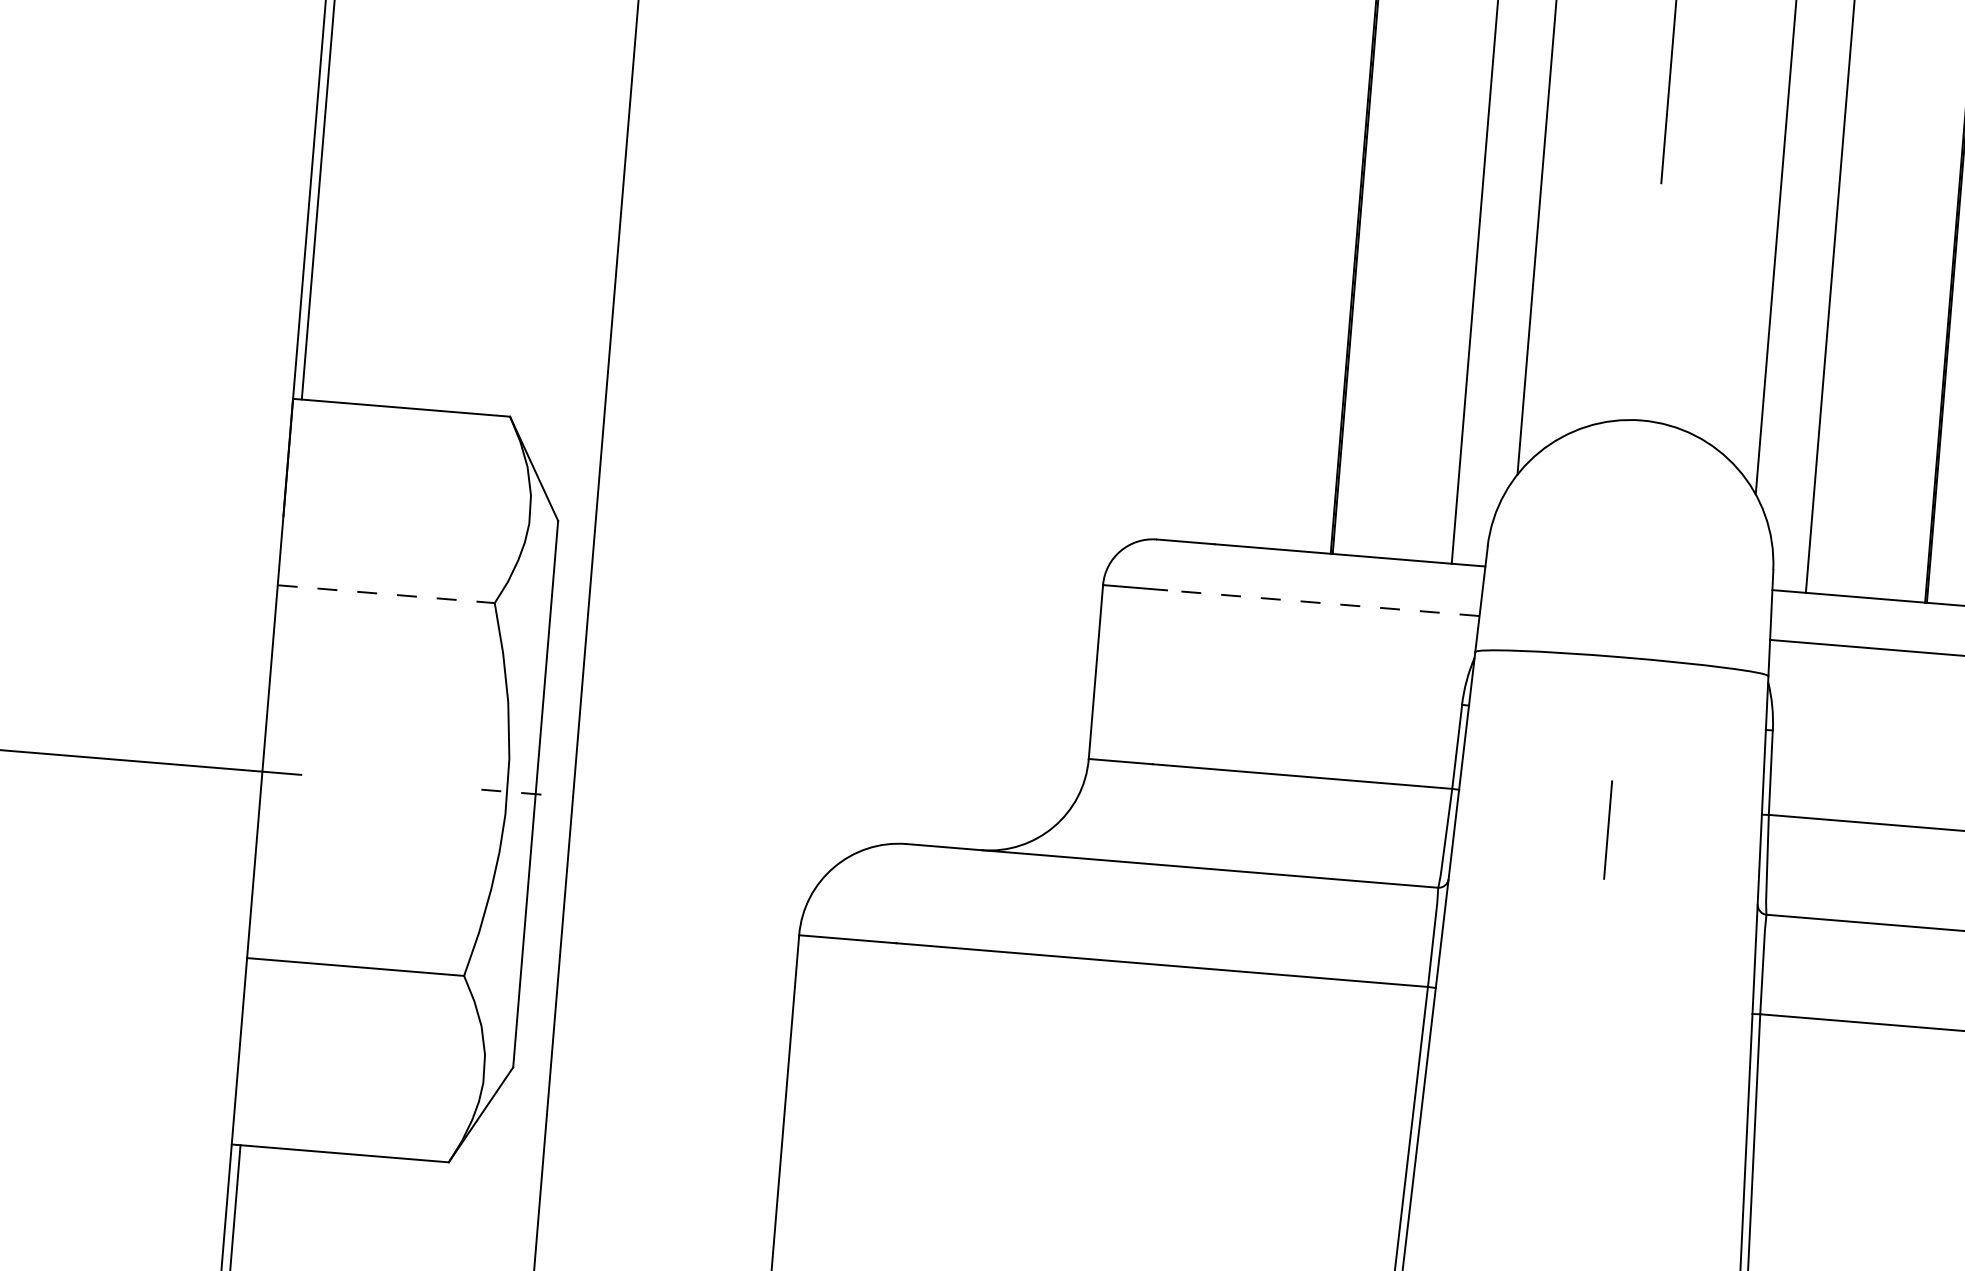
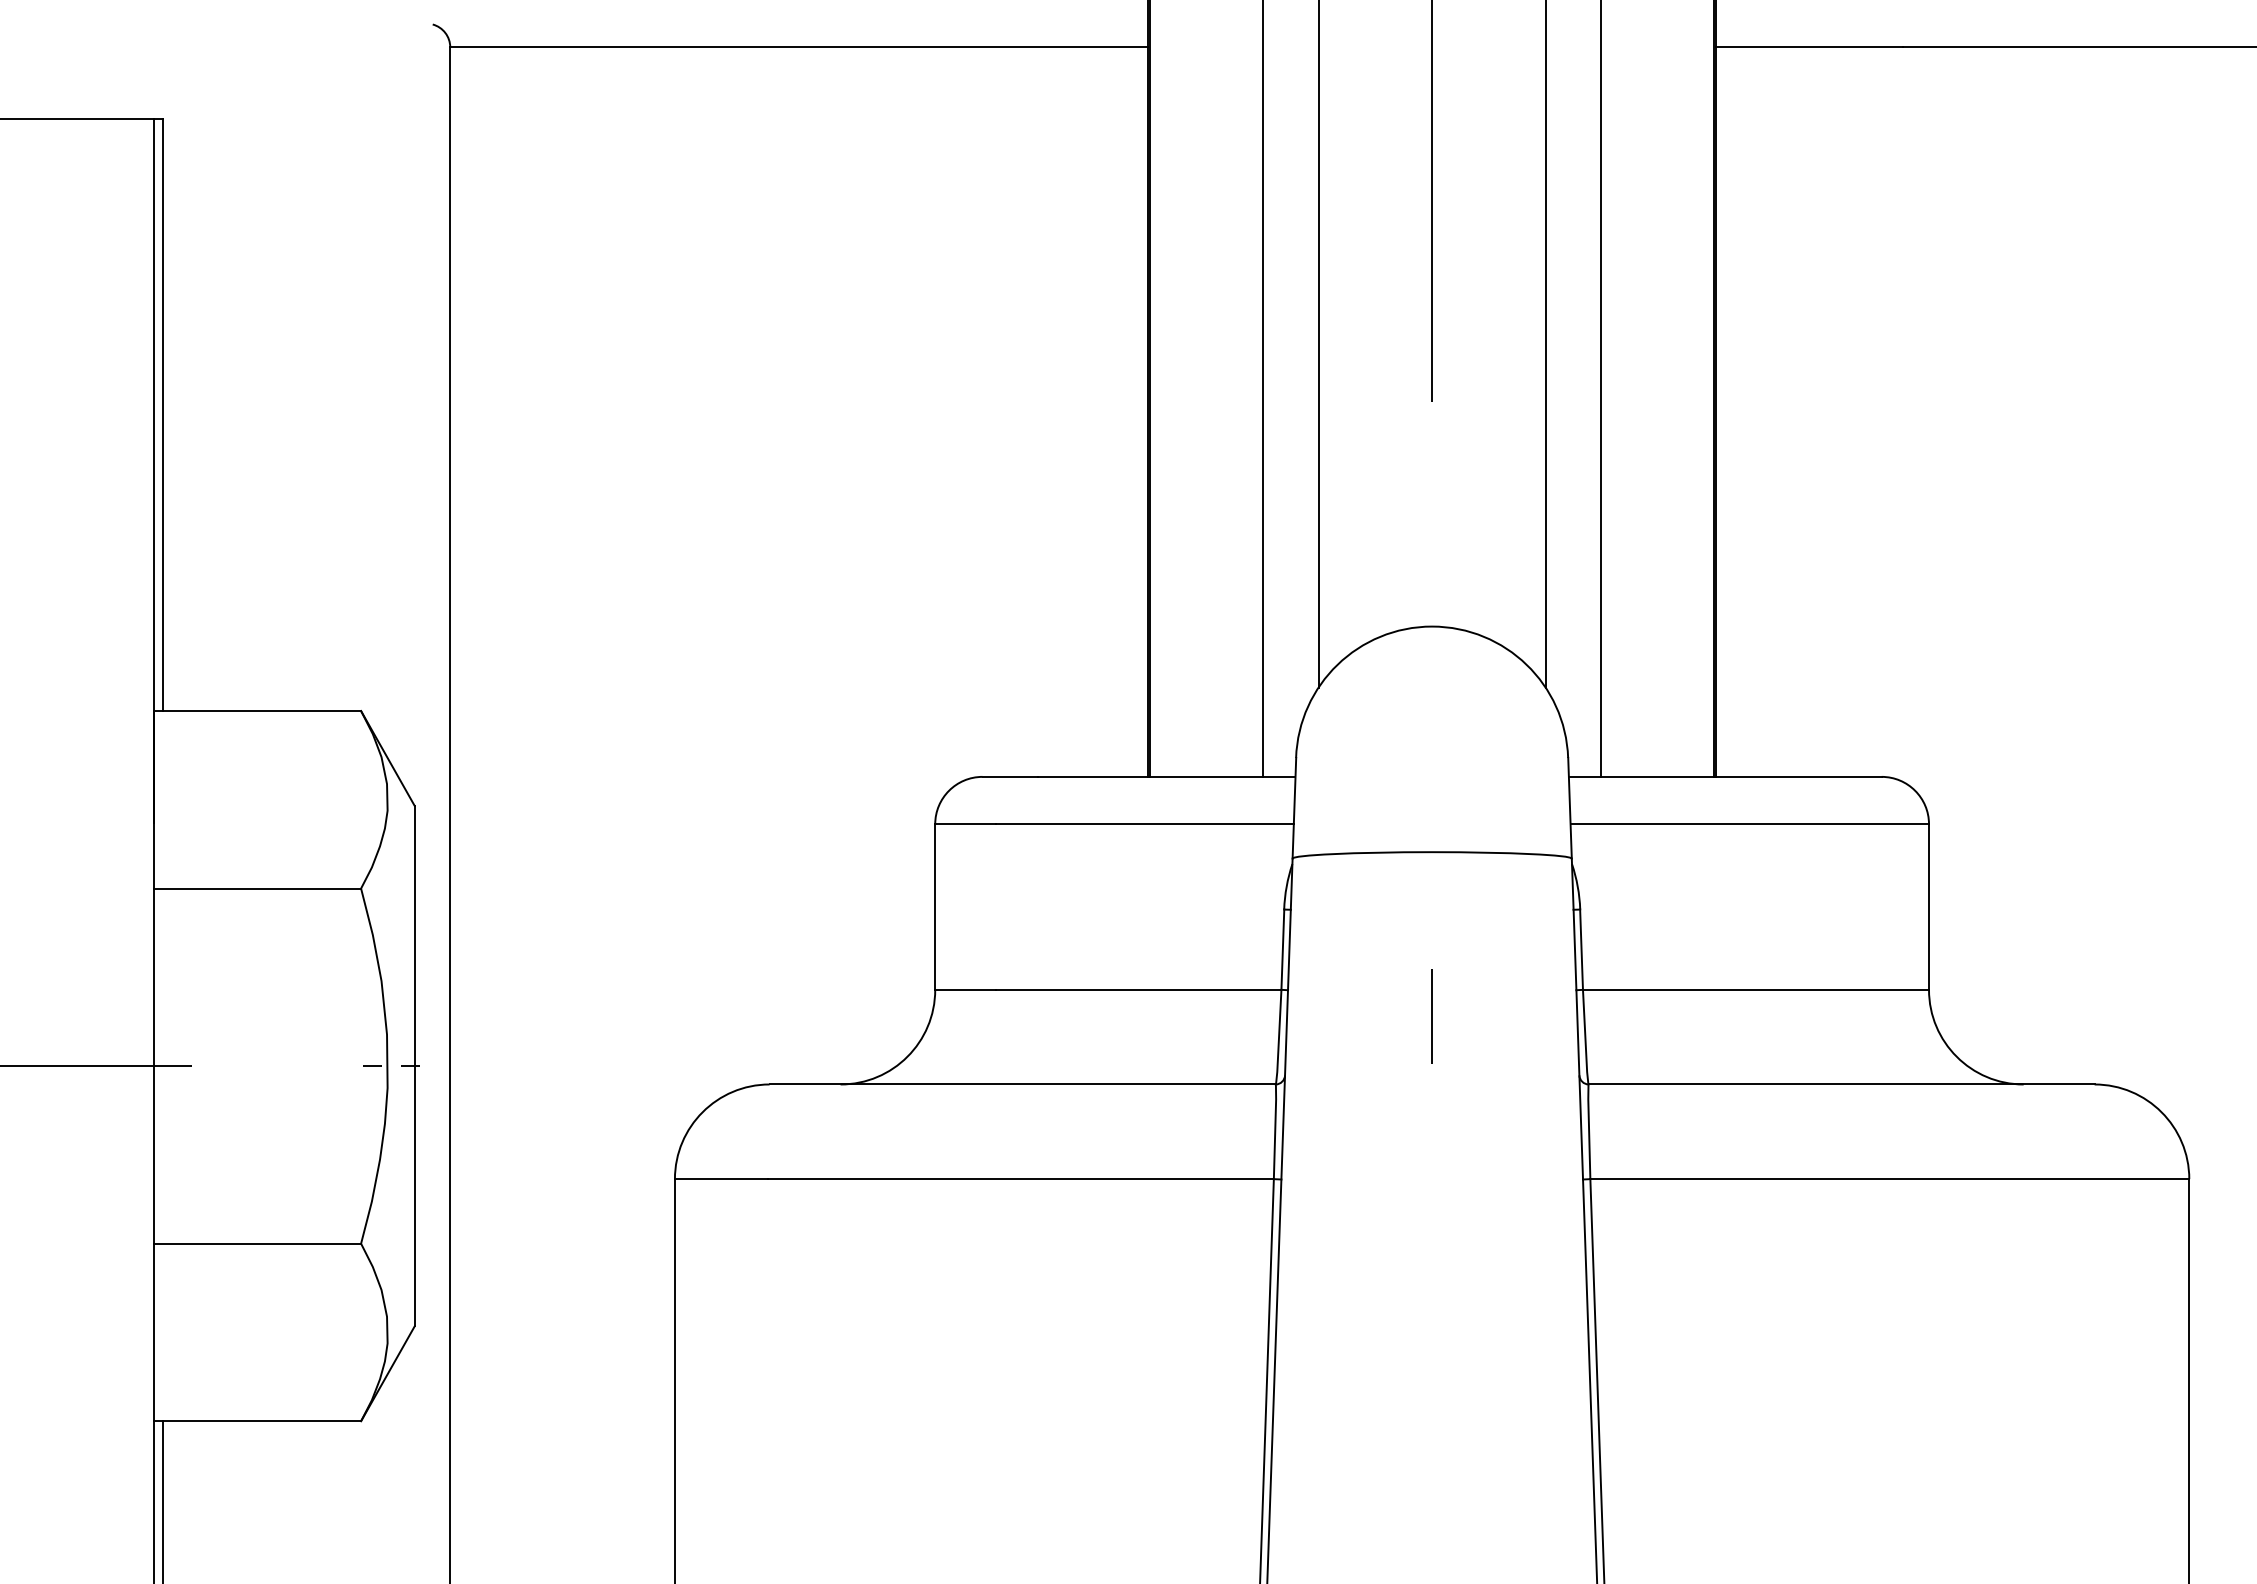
line: (387, 594) -> (258, 888), dashed -> solid
line: (1322, 603) -> (1144, 824), dashed -> solid

